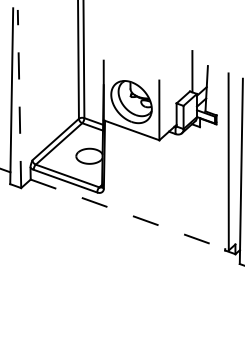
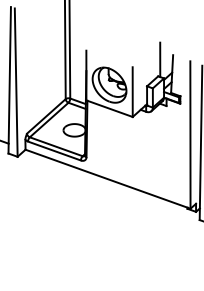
line: (19, 98) -> (16, 82), dashed -> solid
line: (130, 215) -> (108, 179), dashed -> solid

